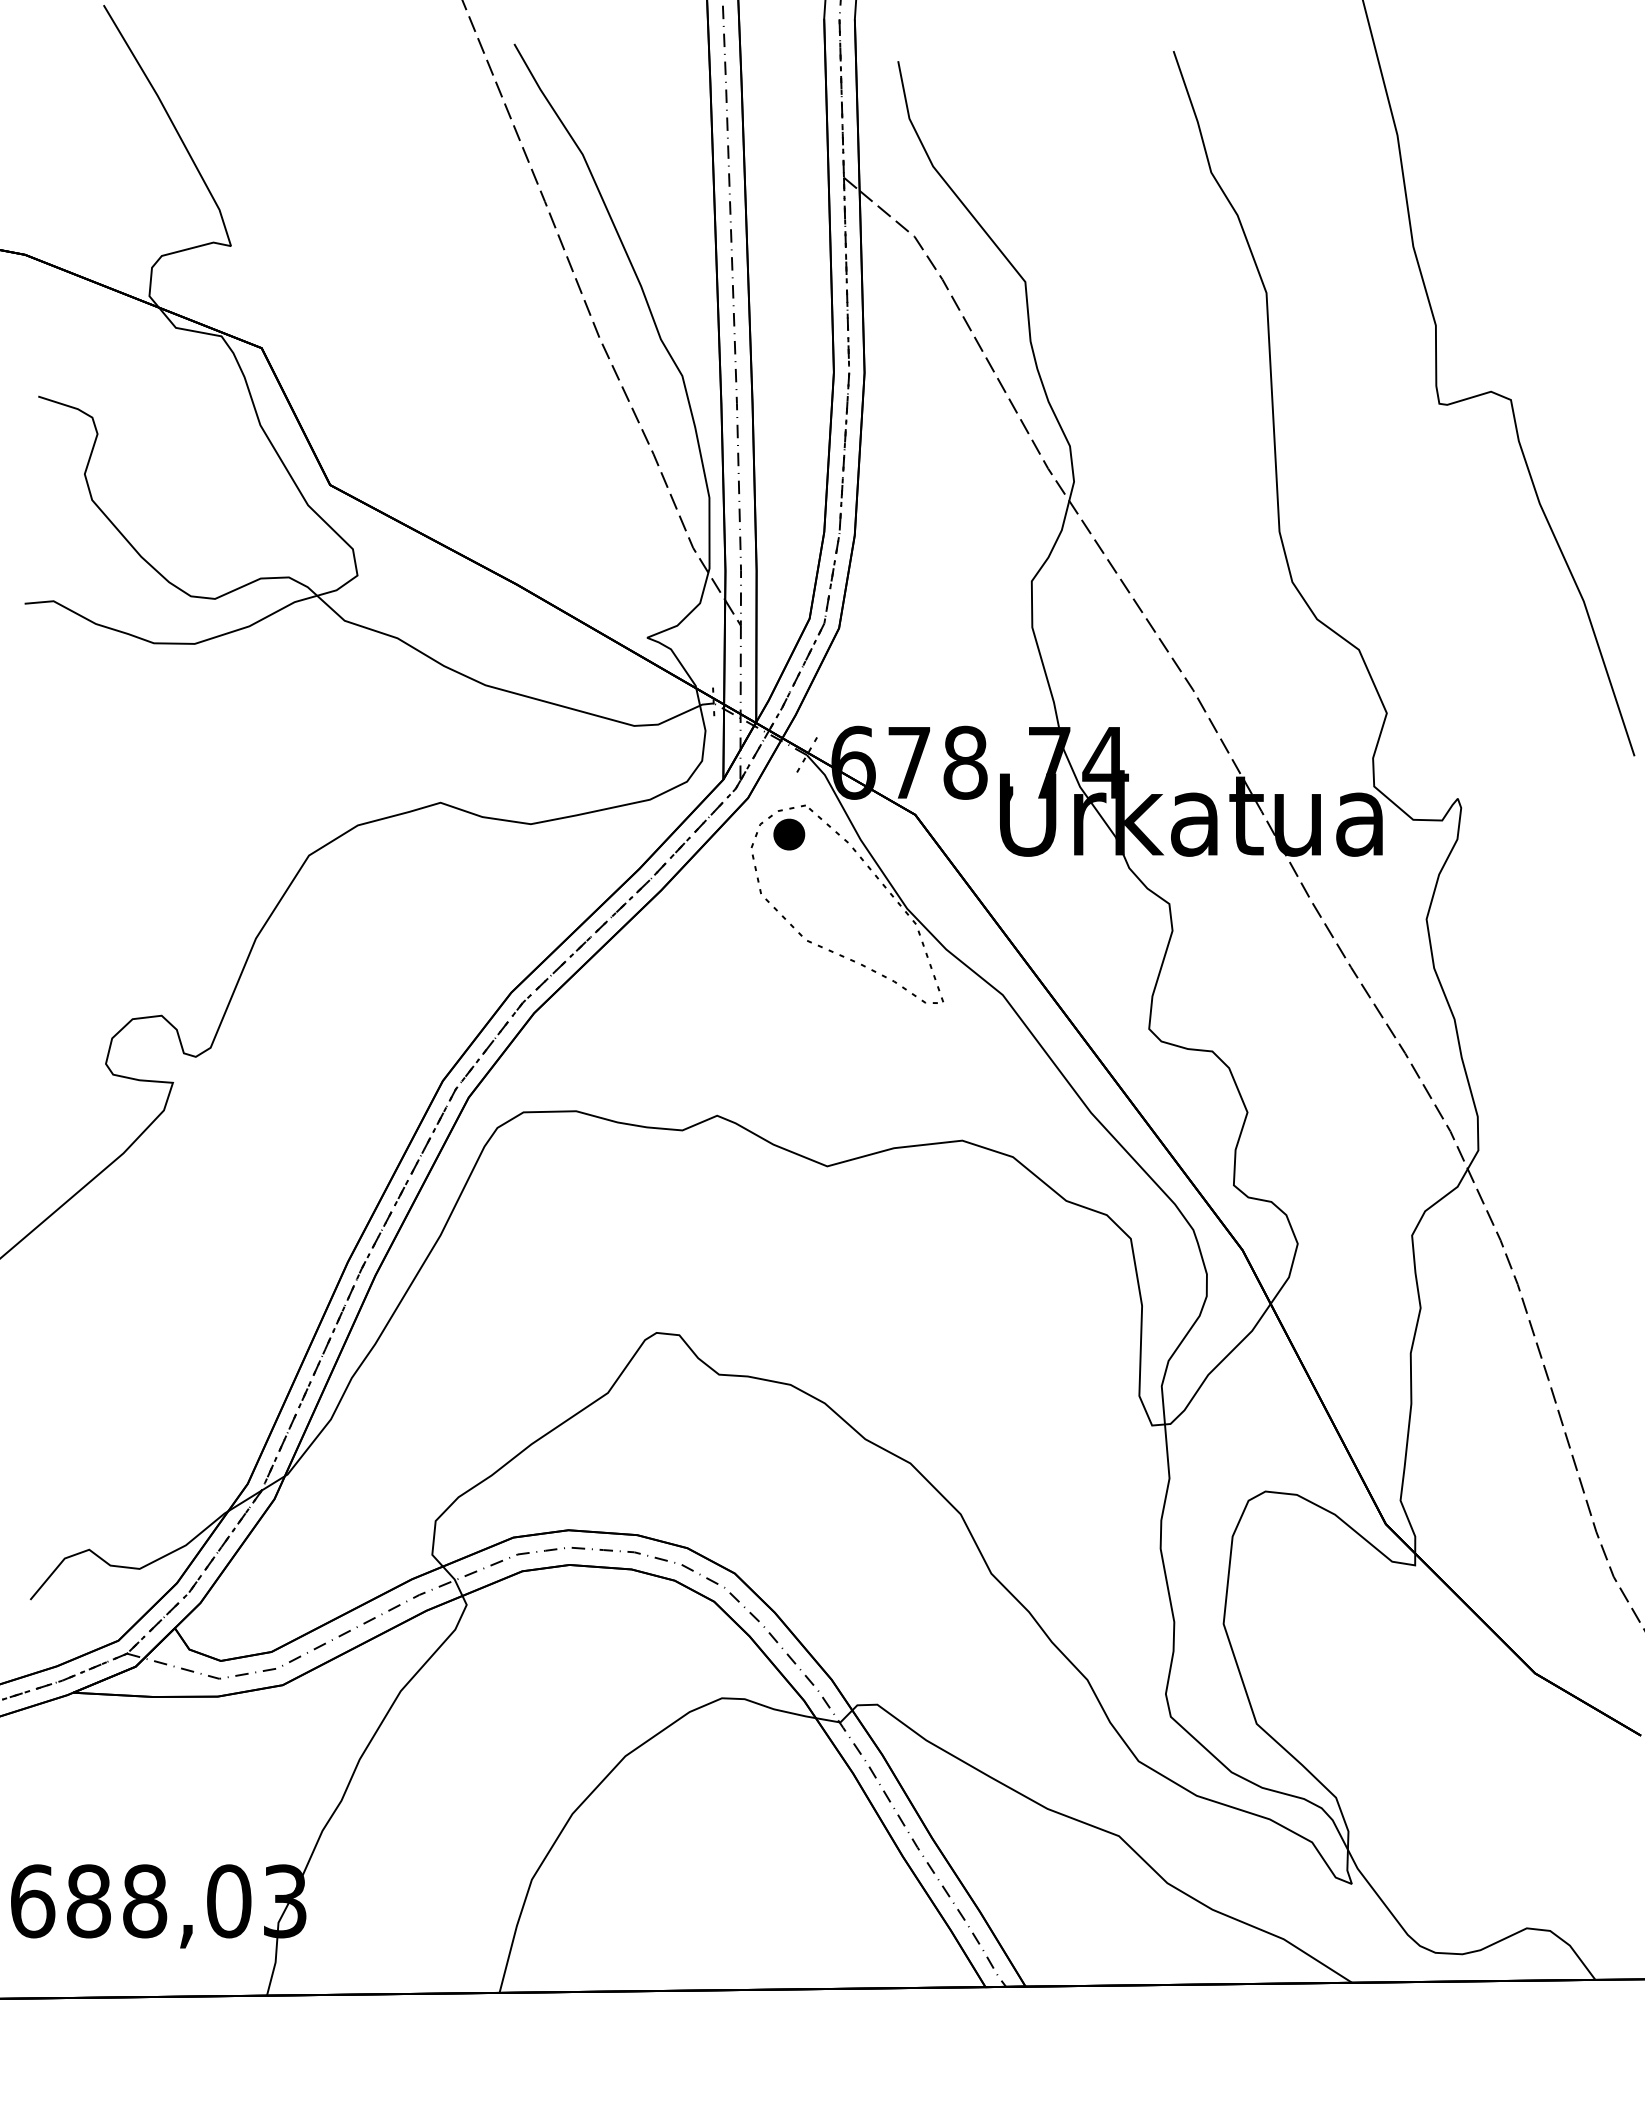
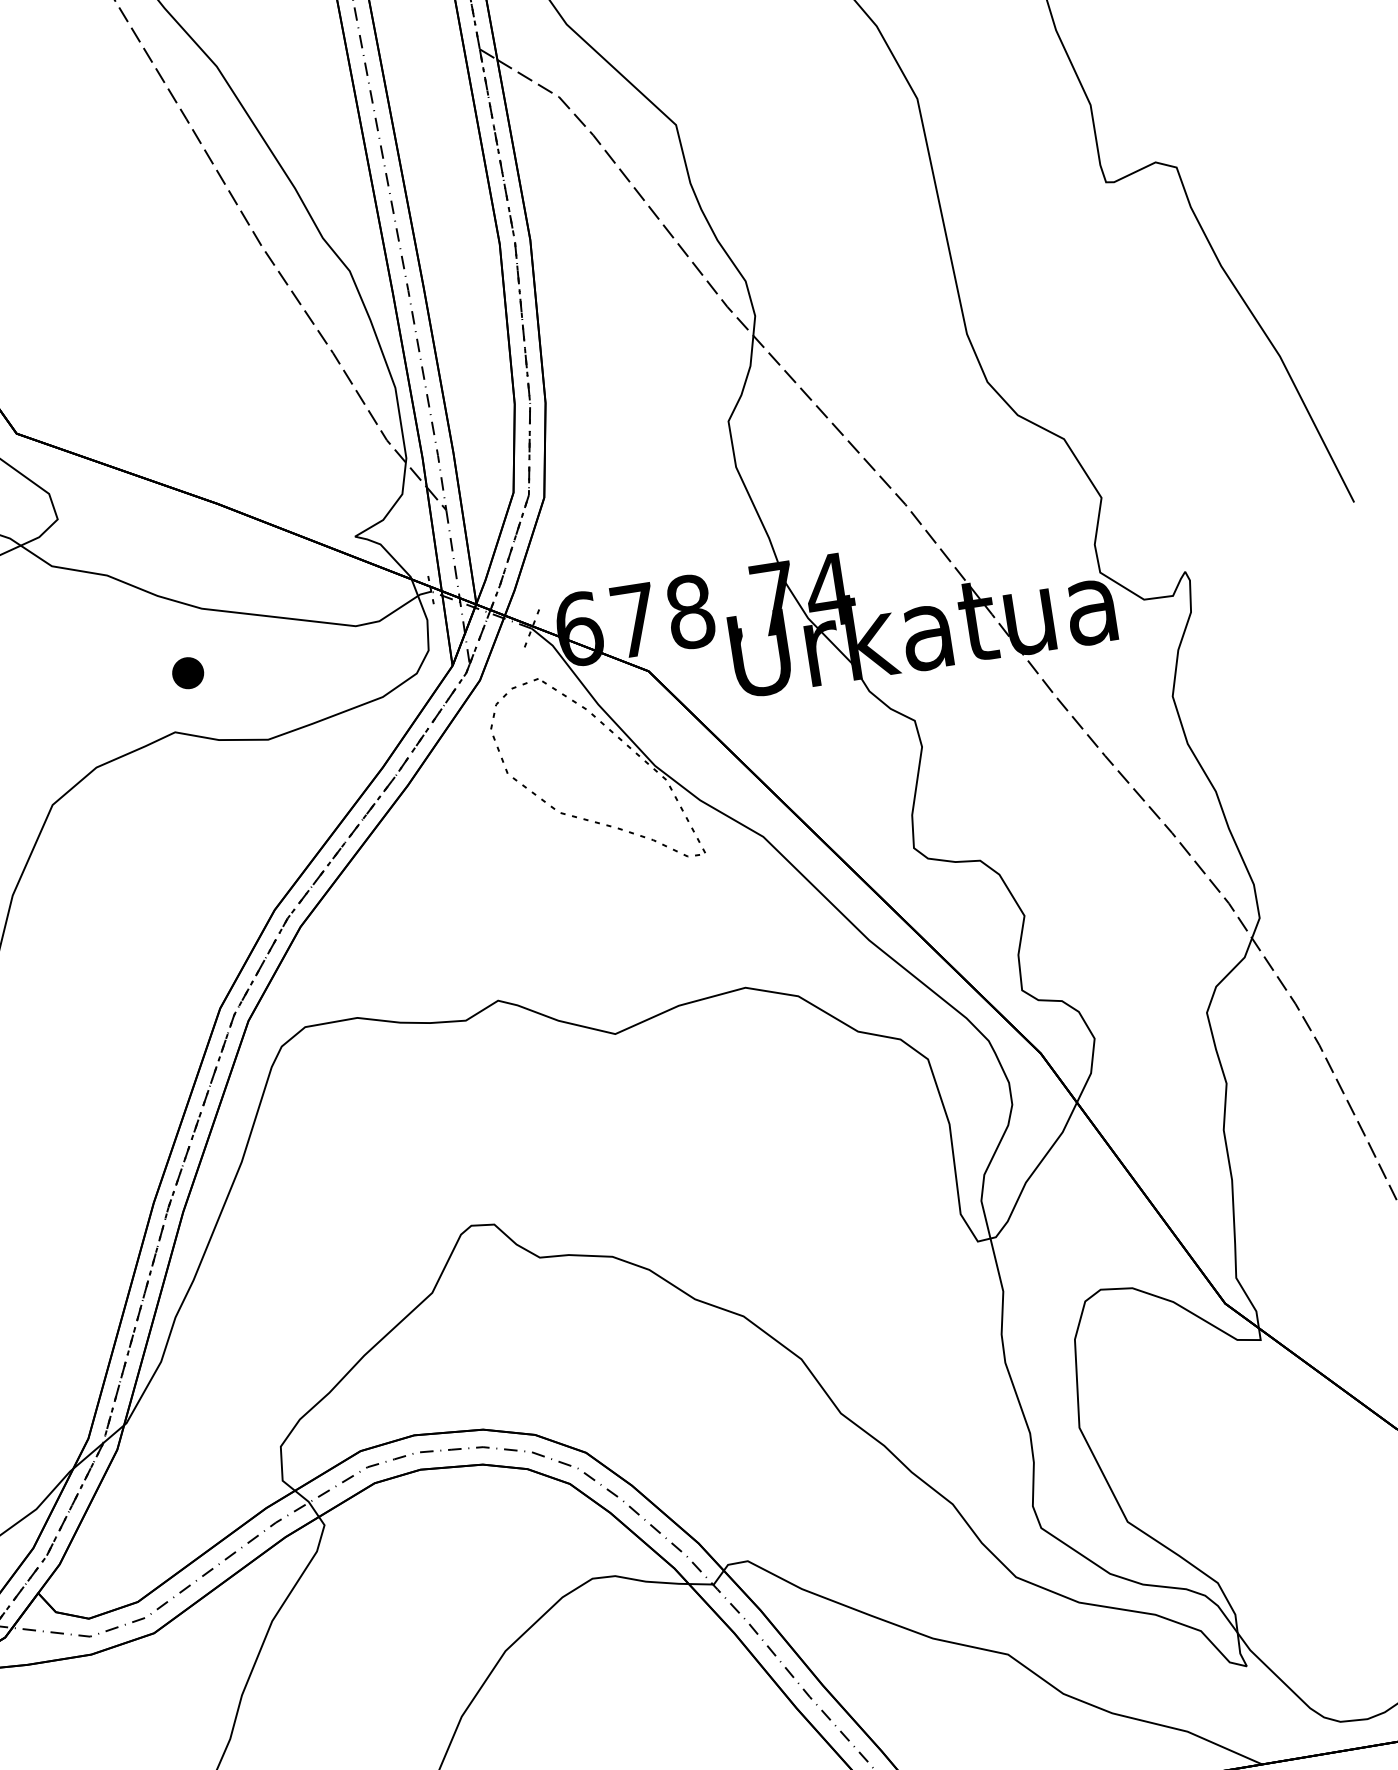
part: (789, 834) -> (188, 673), moved

